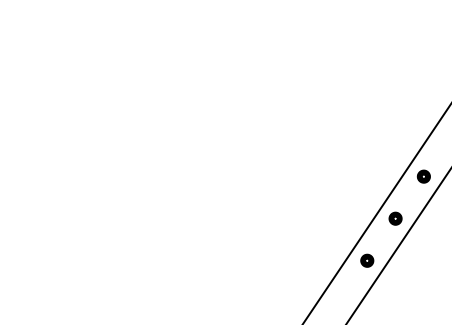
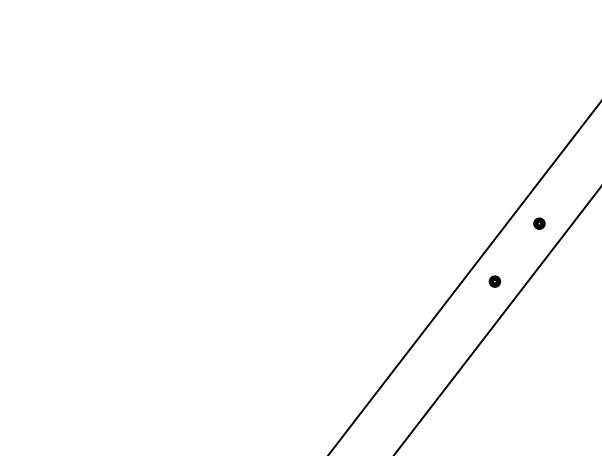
part: (423, 176) -> (539, 223), size x0.6
part: (395, 218) -> (494, 281), size x0.6
part: (367, 260) -> (450, 339), removed

